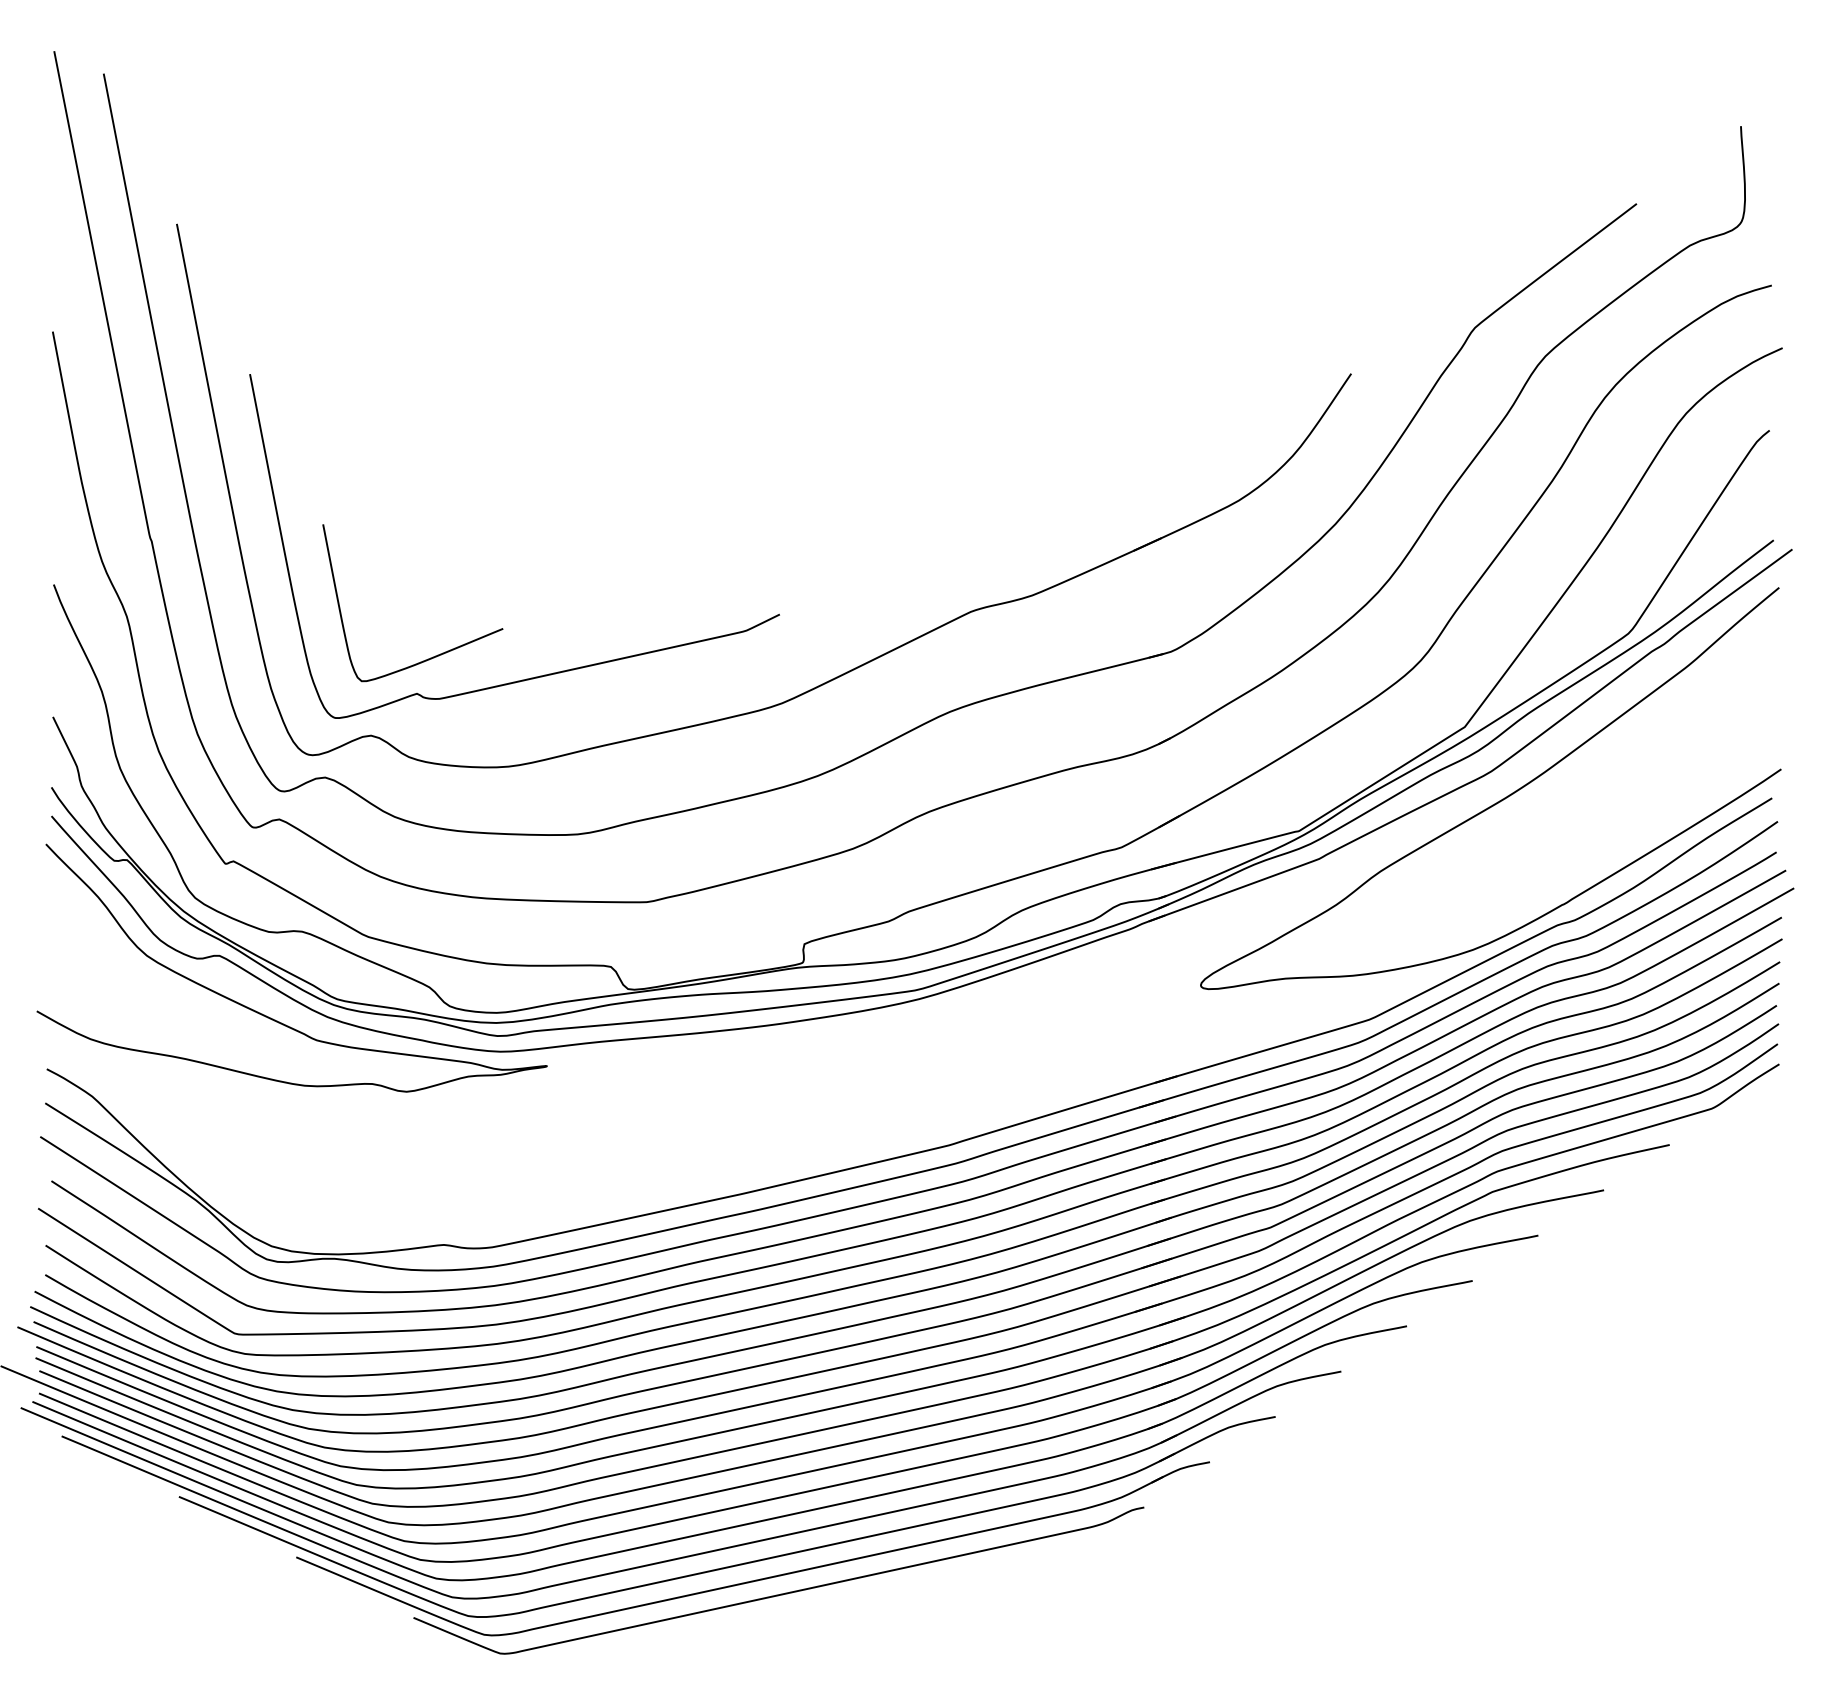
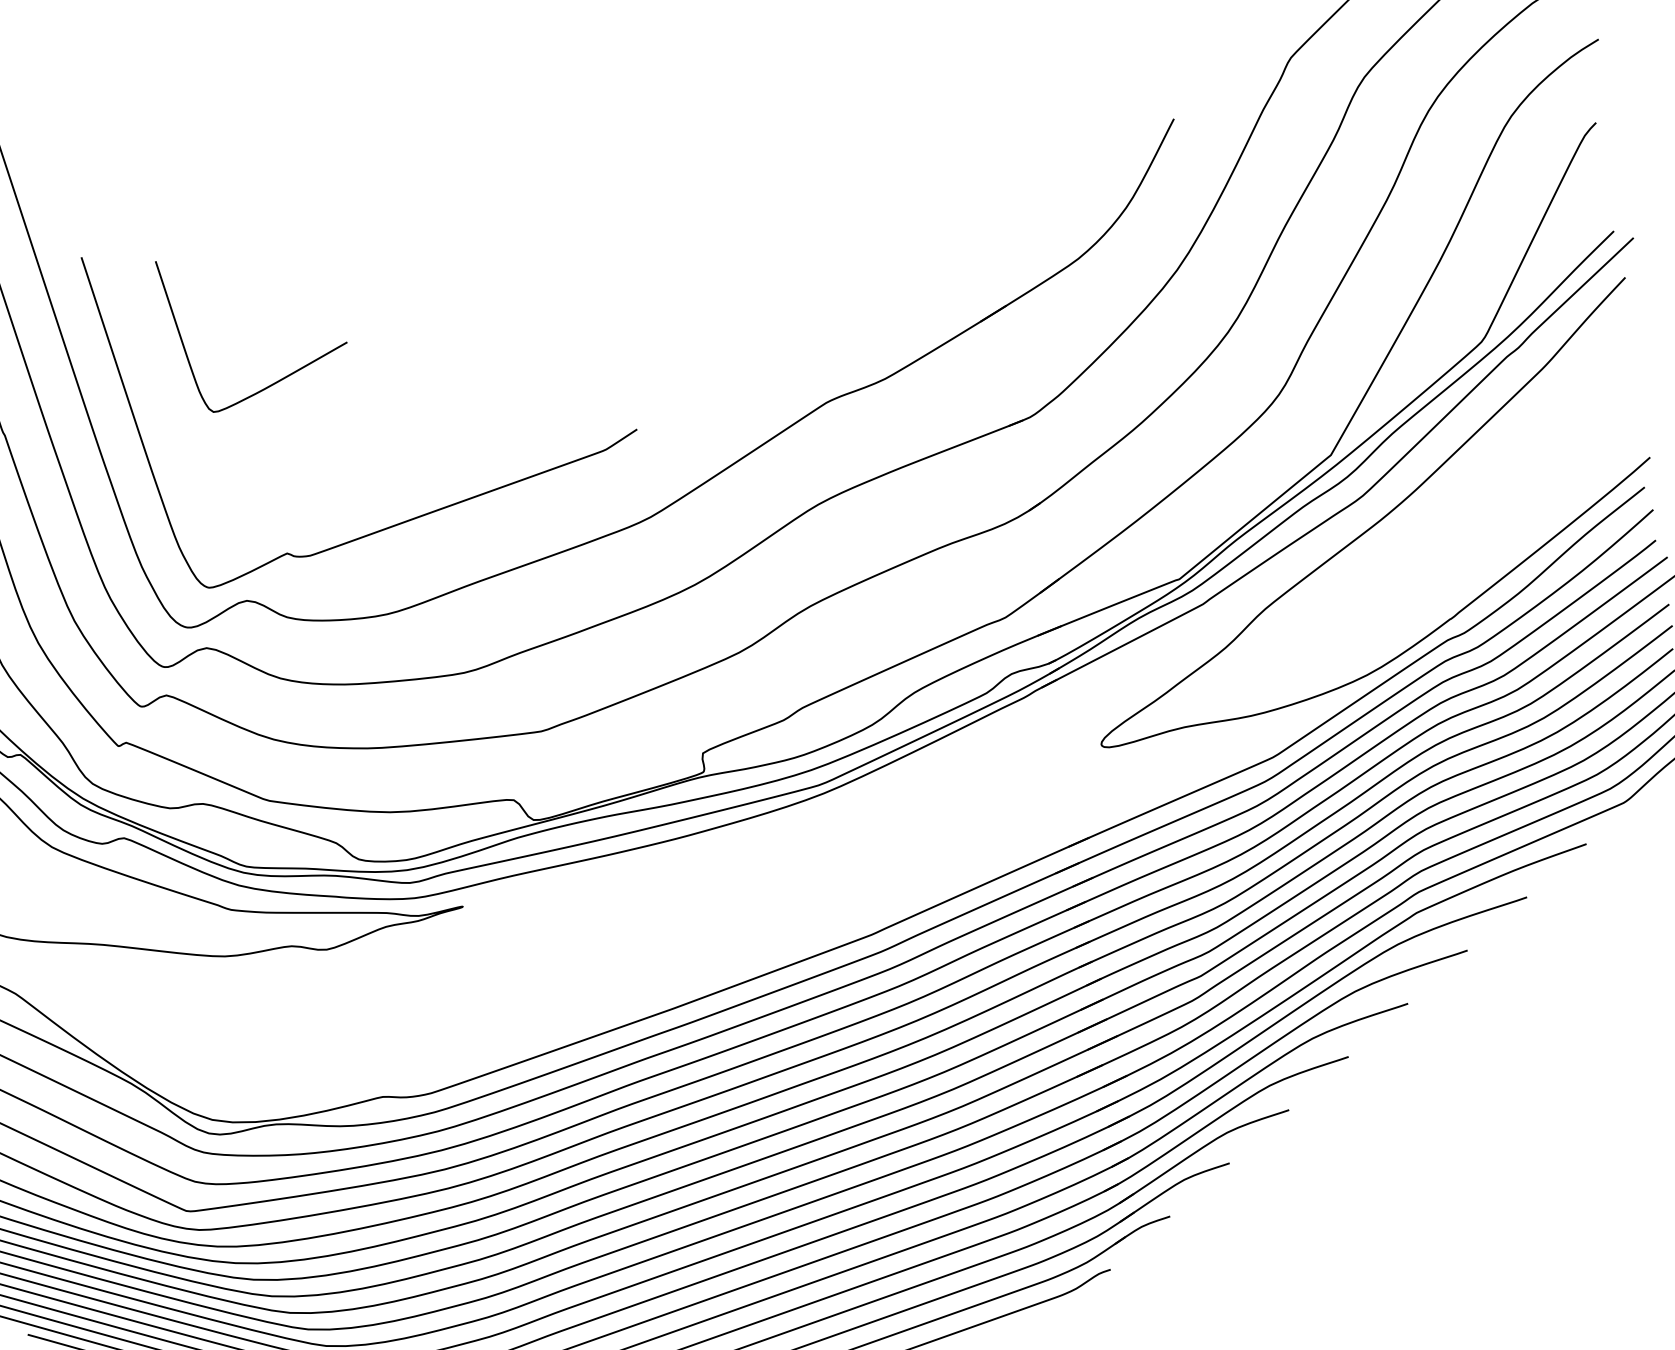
curve: (437, 654) -> (285, 376), moved

